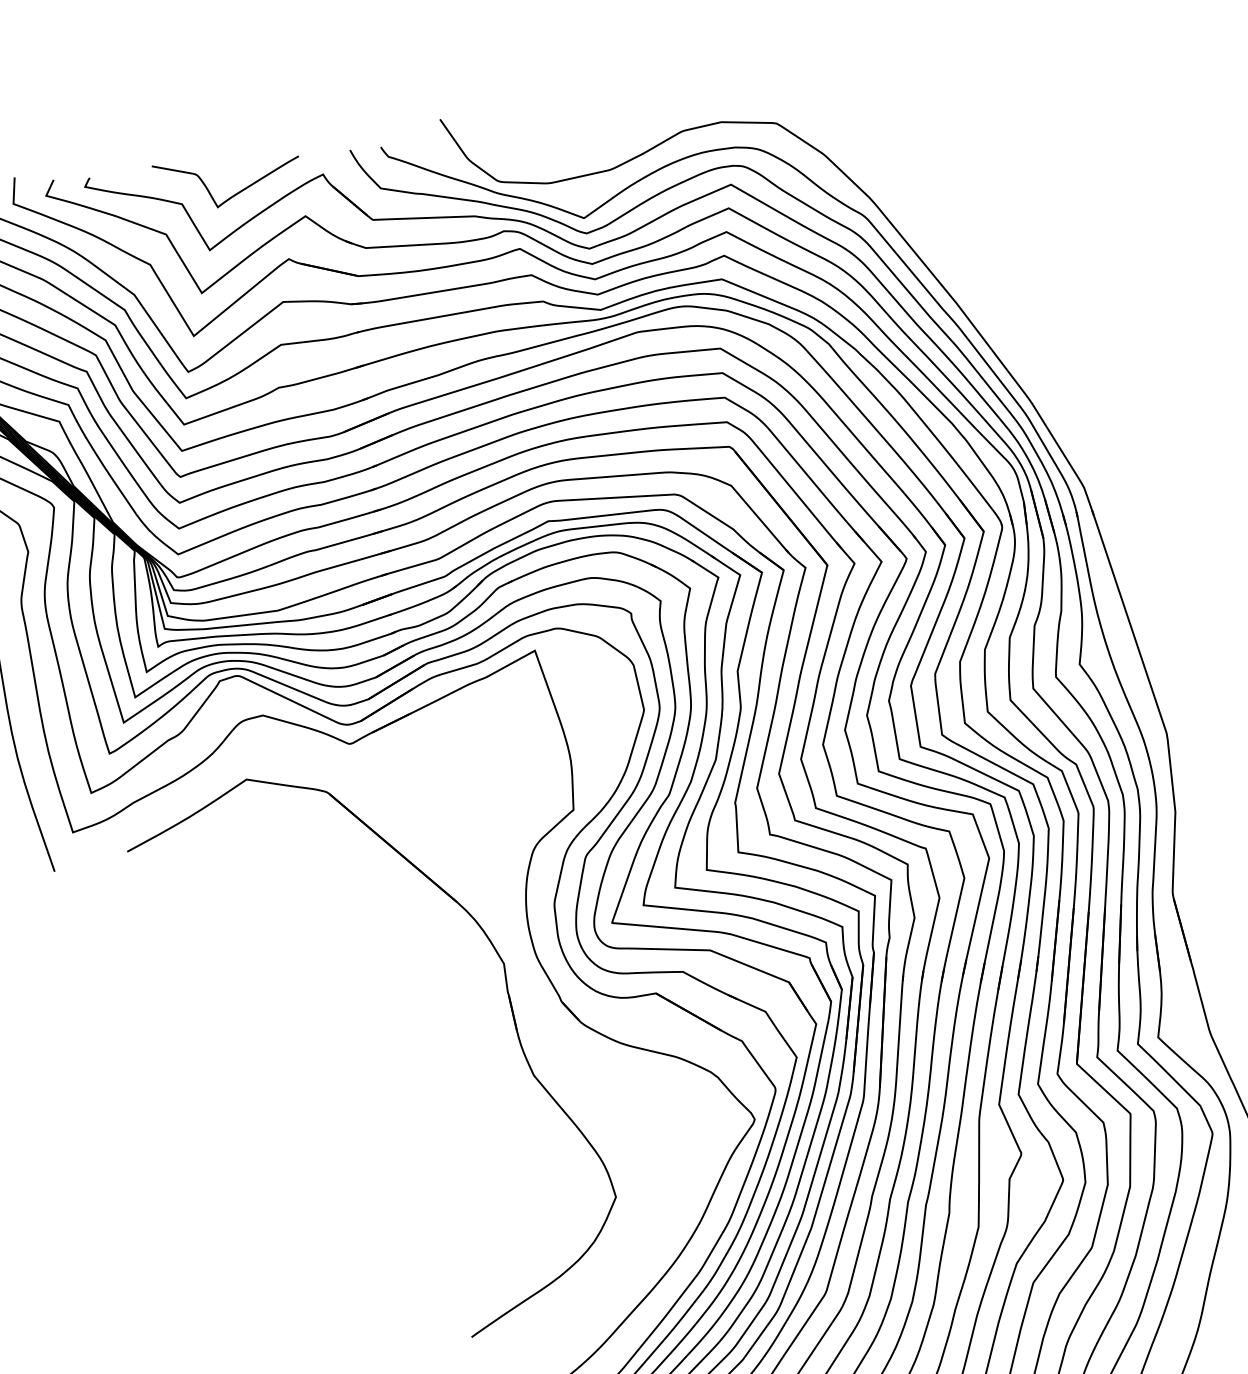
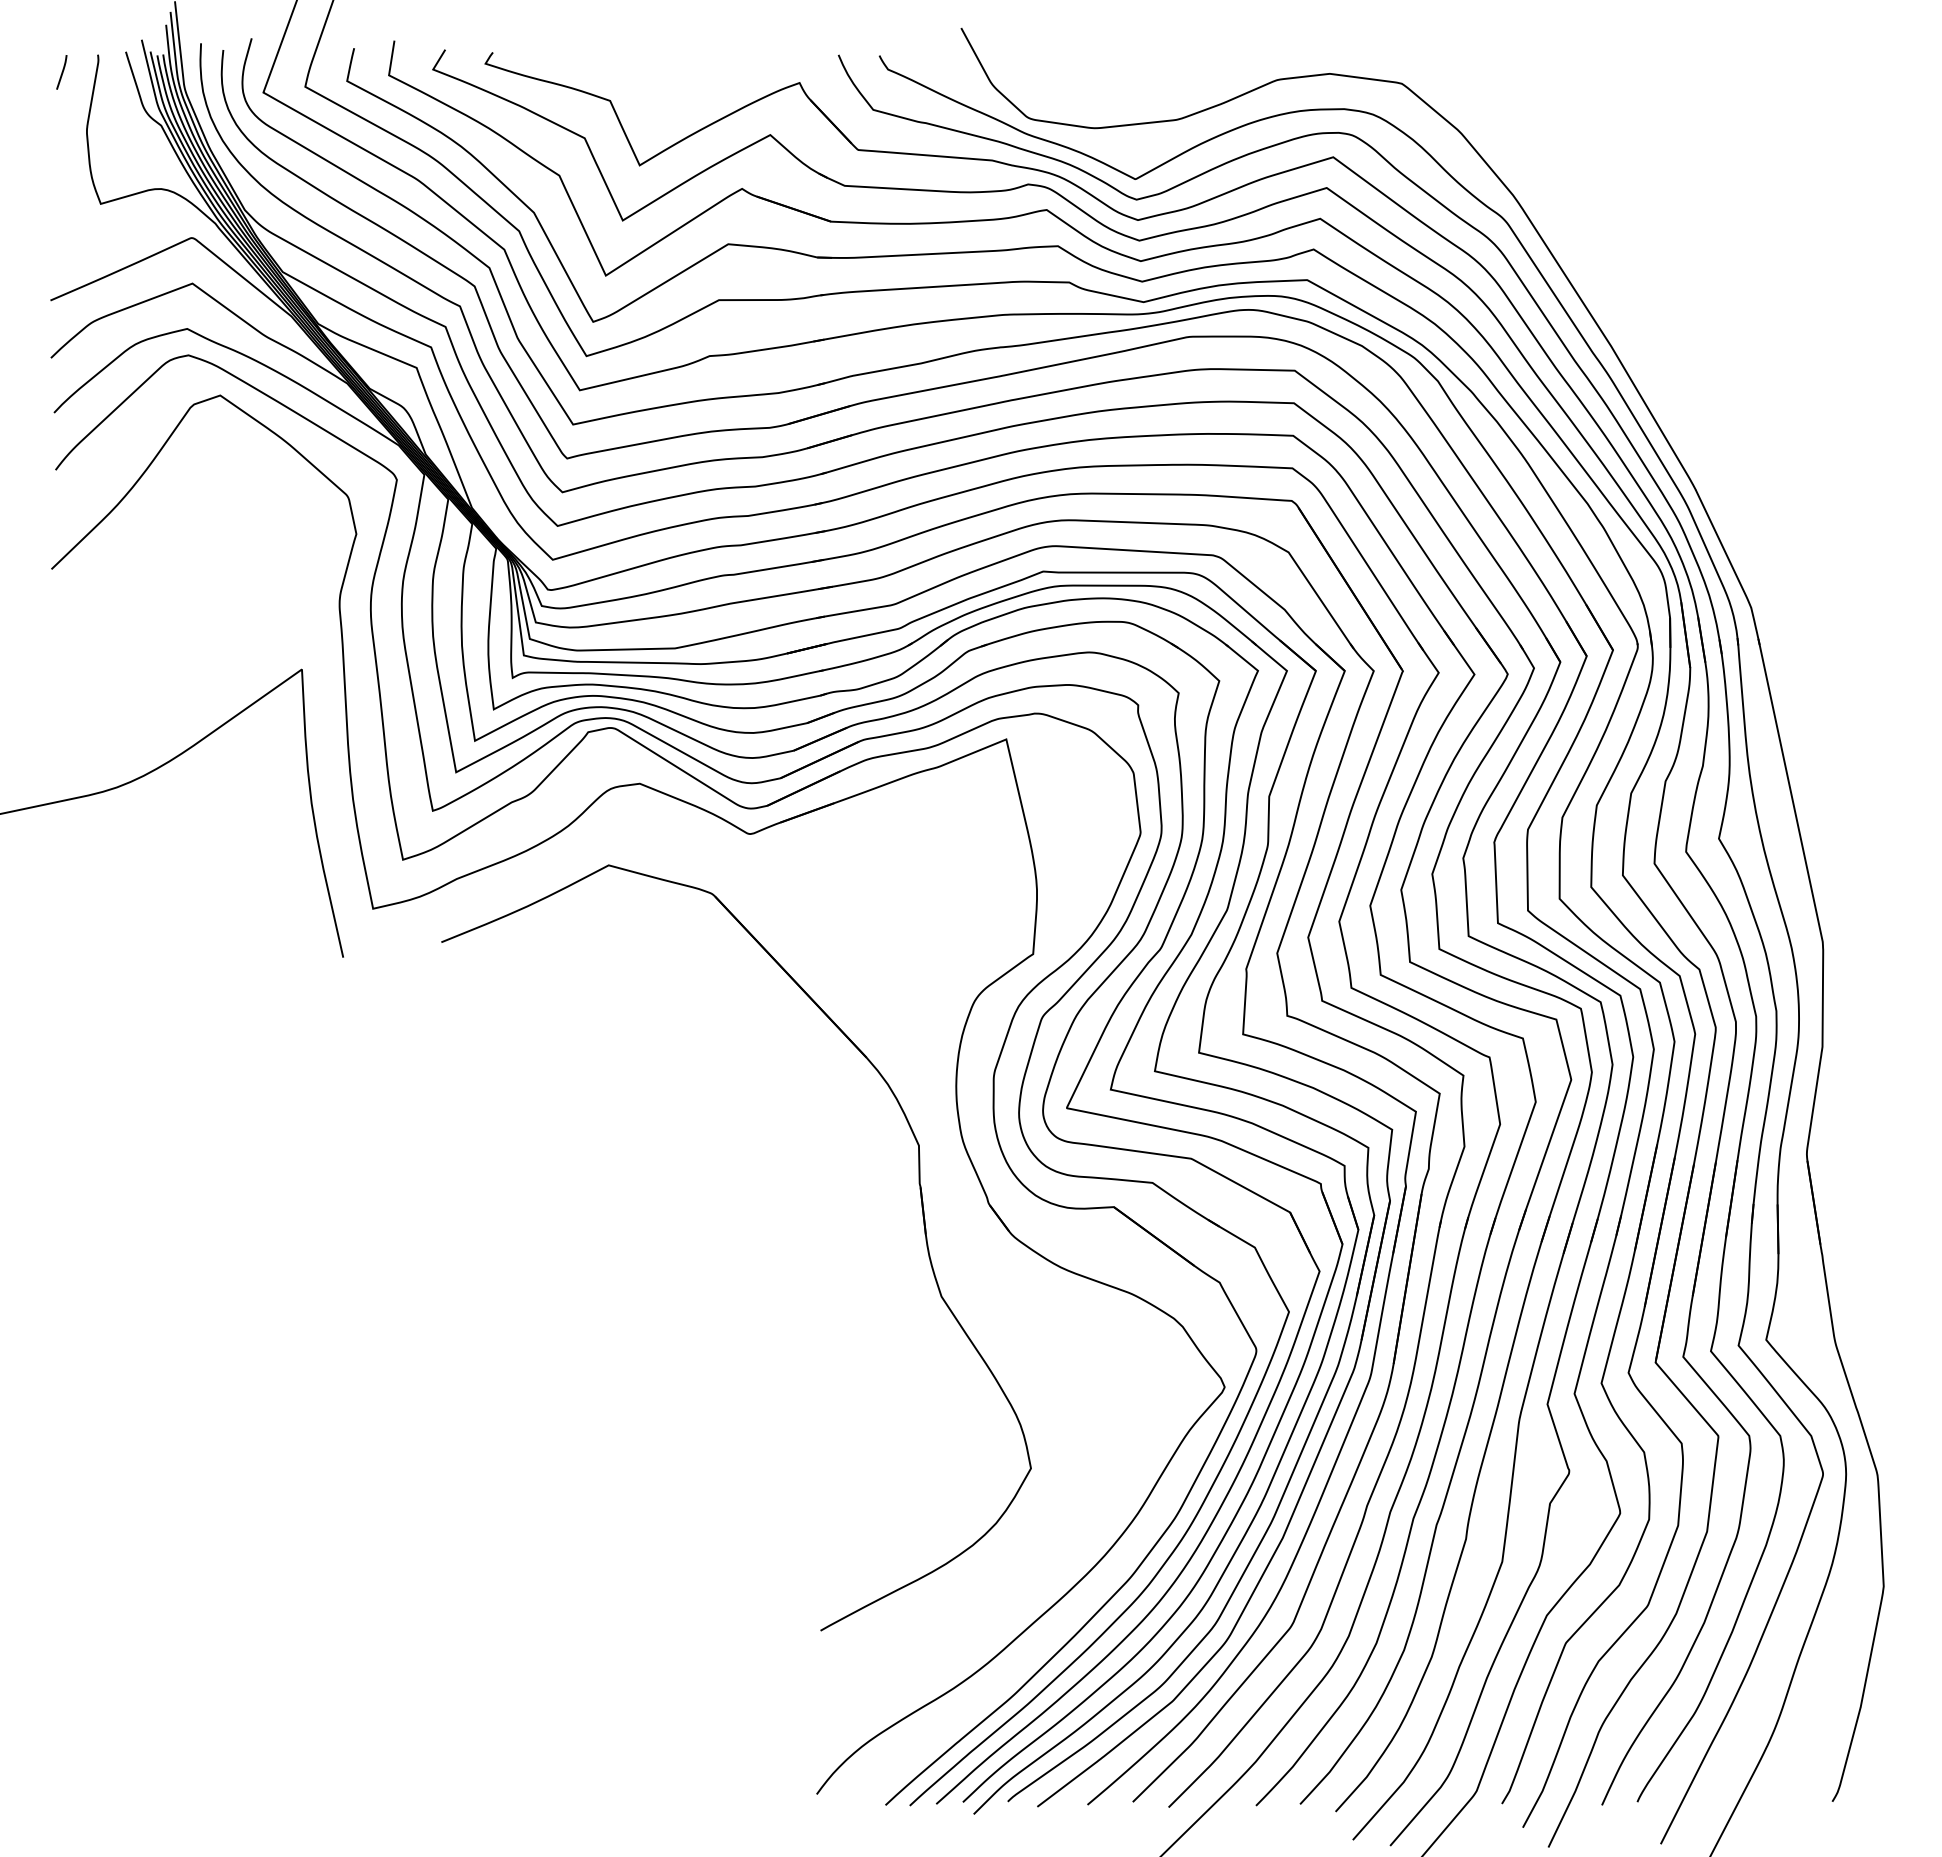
curve: (235, 194) -> (681, 95), removed

